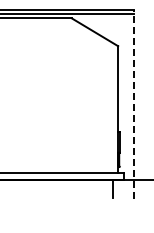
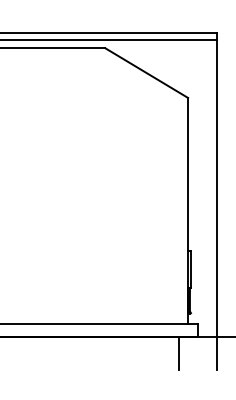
line: (134, 103) -> (217, 200), dashed -> solid

